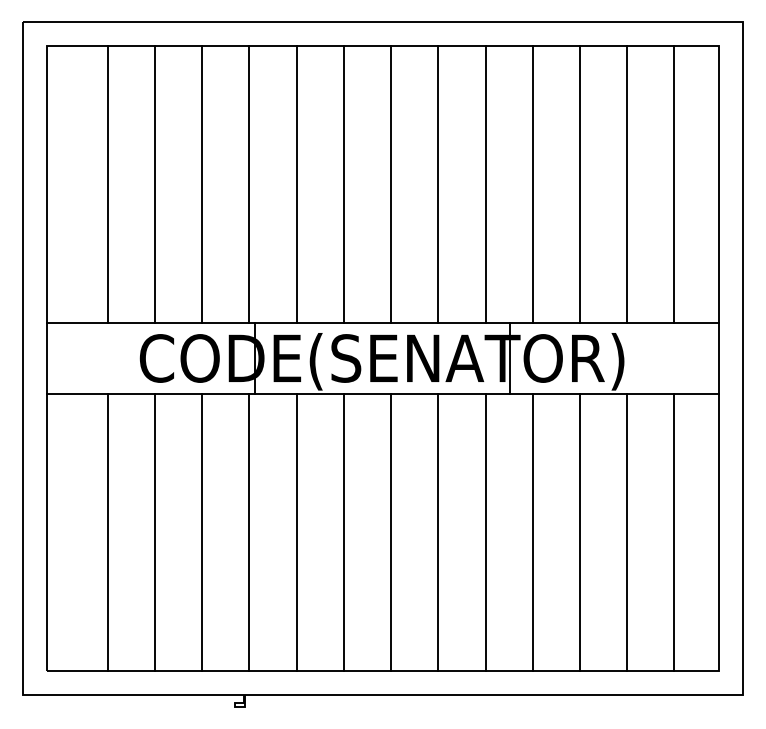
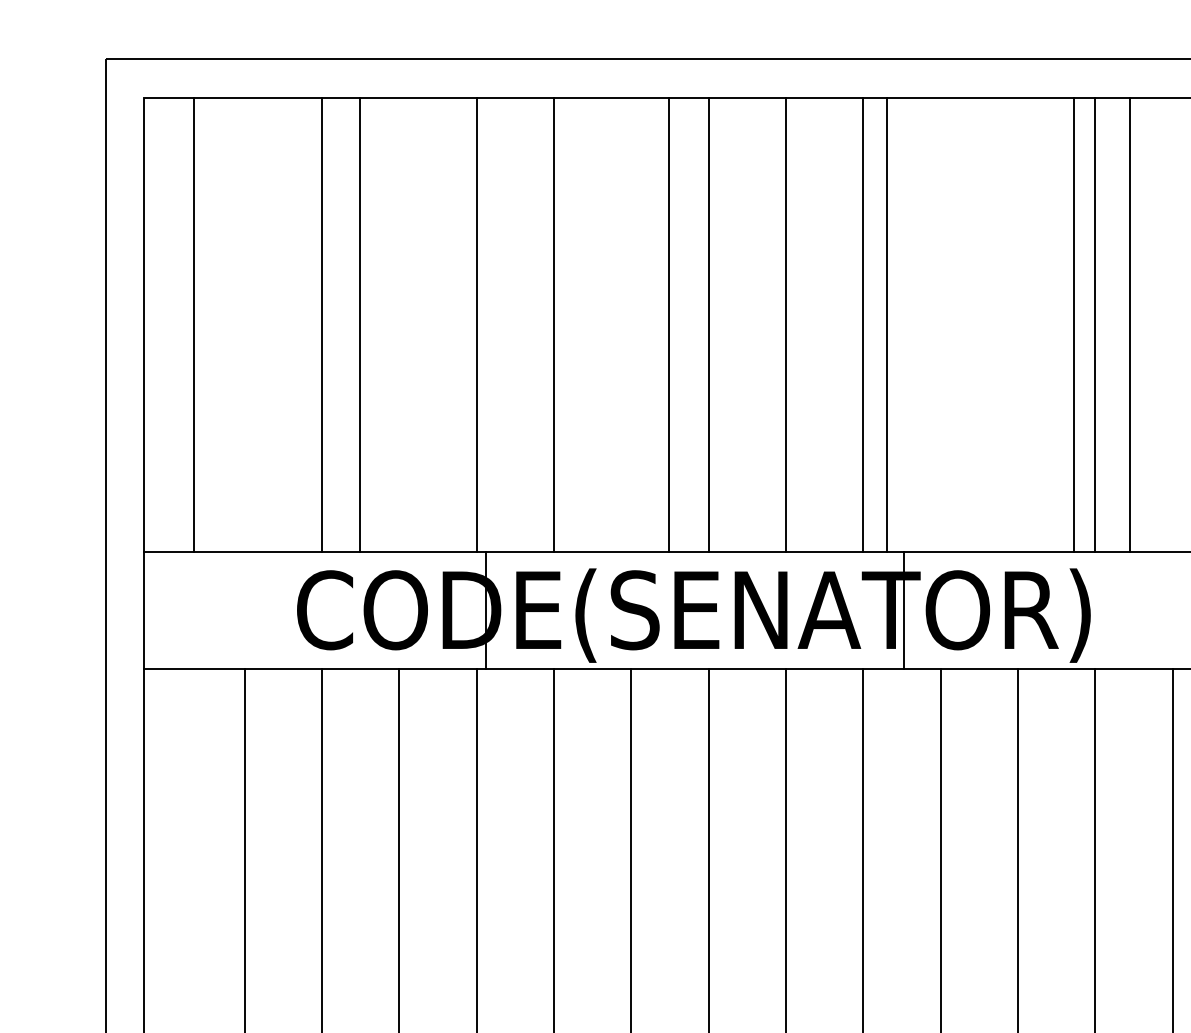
line: (107, 183) -> (193, 323), moved
line: (202, 183) -> (360, 323), moved
line: (343, 183) -> (668, 323), moved
line: (532, 183) -> (886, 323), moved
line: (579, 183) -> (1072, 323), moved
line: (674, 183) -> (1130, 323), moved

